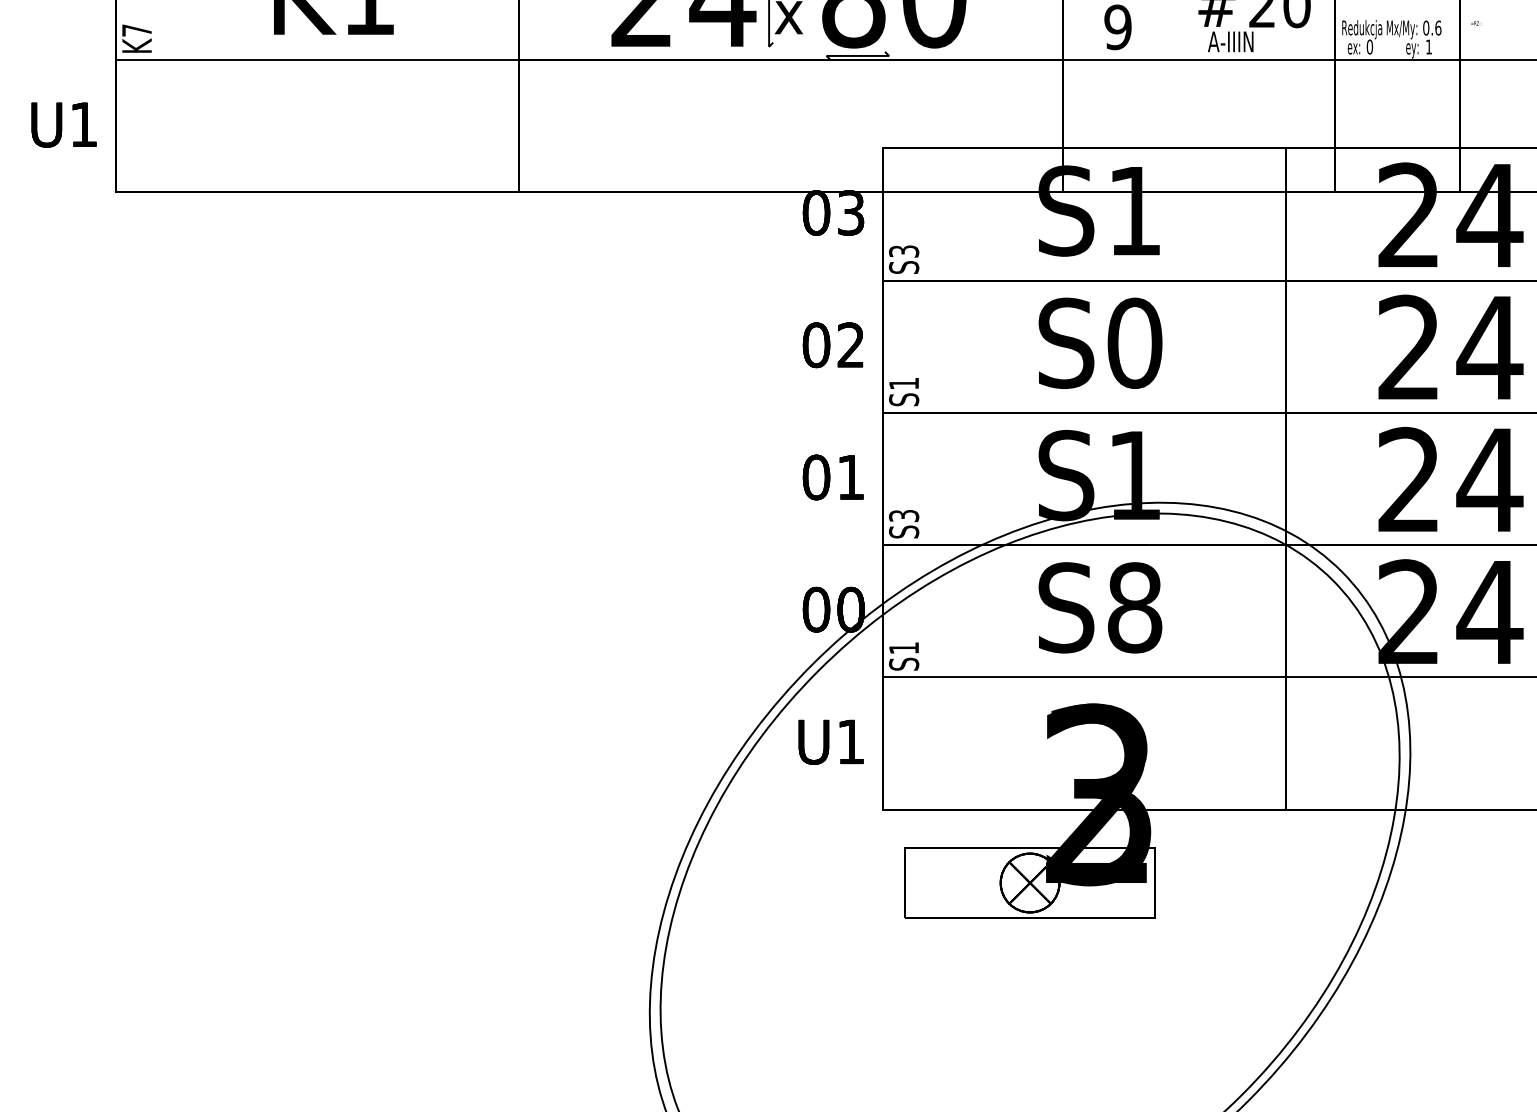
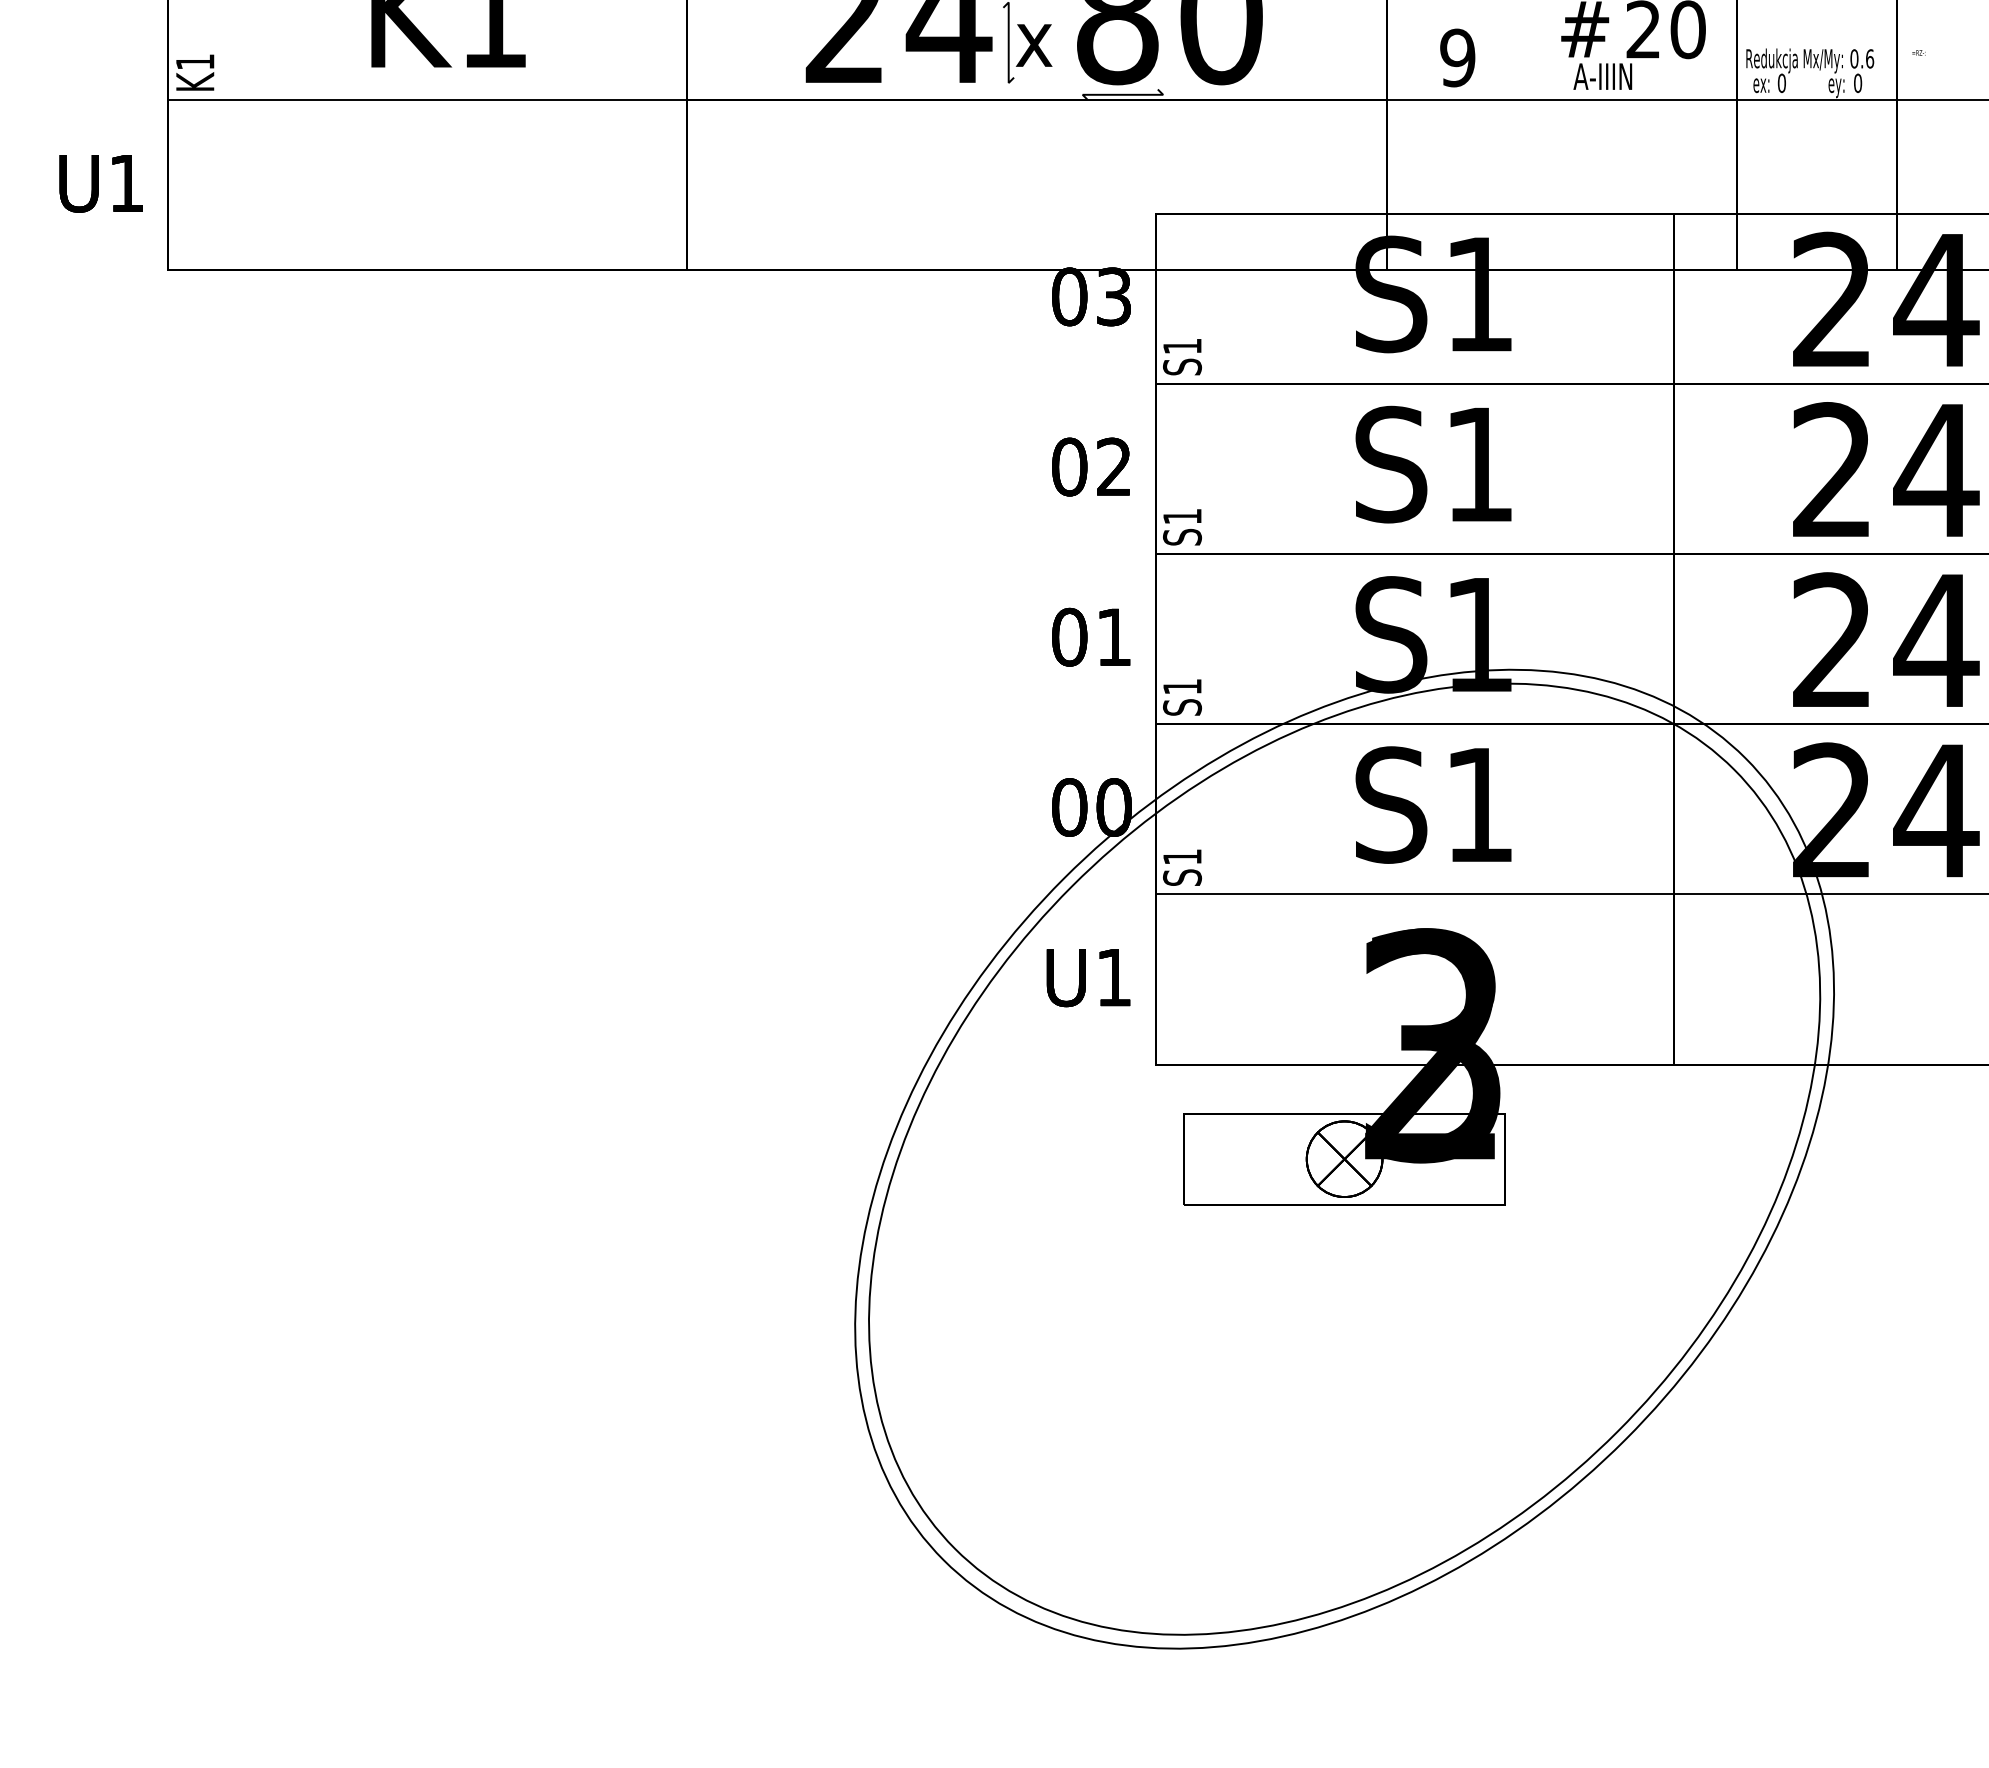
text: (137, 30) -> (195, 61), K7 -> K1
text: (1429, 47) -> (1858, 83), 1 -> 0
text: (904, 251) -> (1182, 346), S3 -> S1
text: (1134, 343) -> (1479, 464), S0 -> S1
text: (904, 515) -> (1182, 686), S3 -> S1
text: (1134, 607) -> (1479, 804), S8 -> S1

